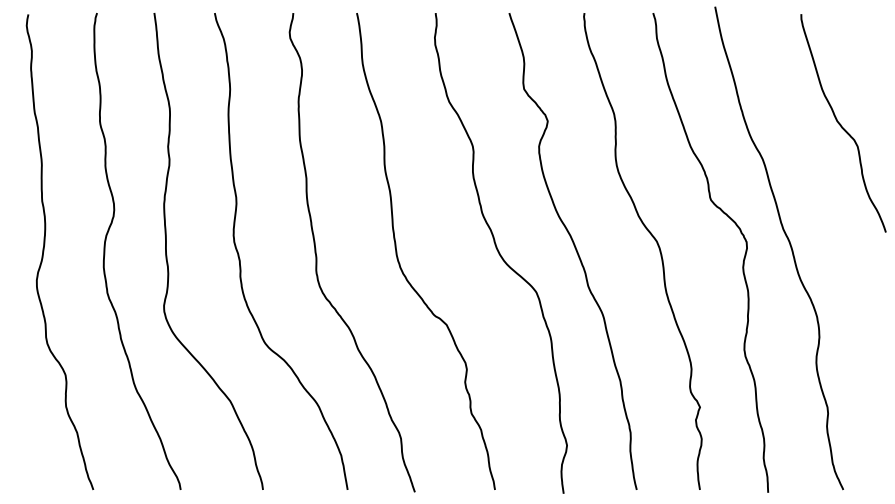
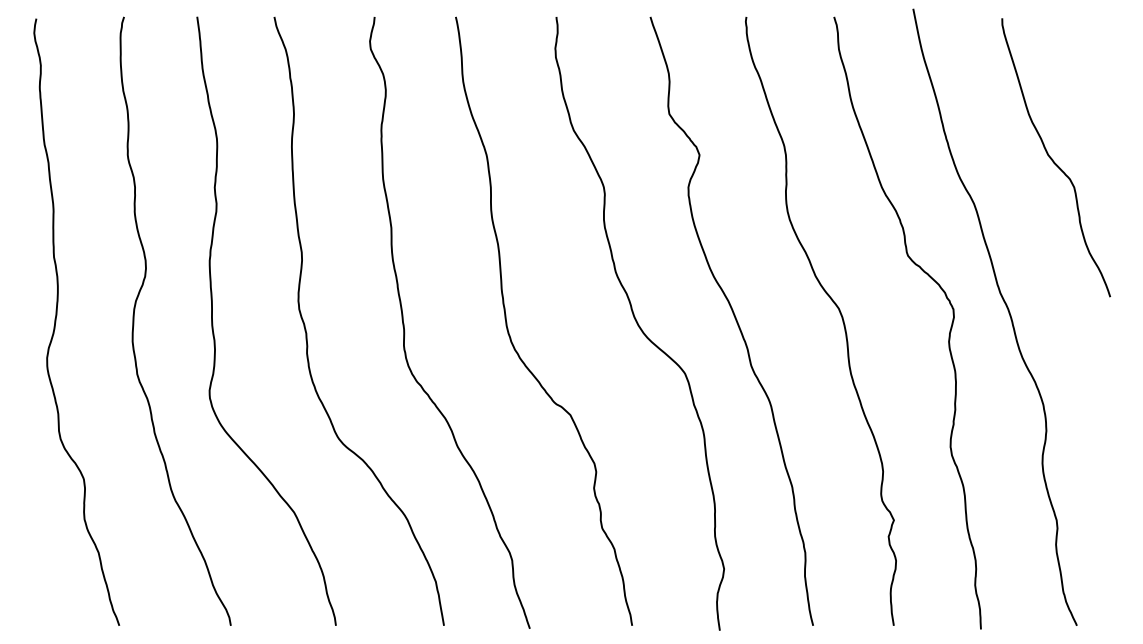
curve: (841, 124) -> (1053, 159), moved

